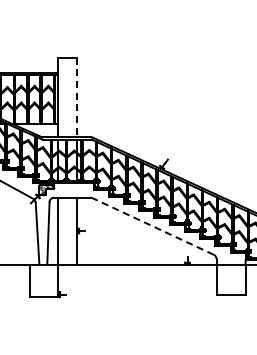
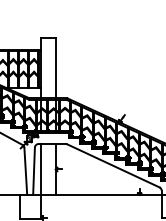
line: (77, 97) -> (56, 67), dashed -> solid
line: (152, 226) -> (113, 165), dashed -> solid

